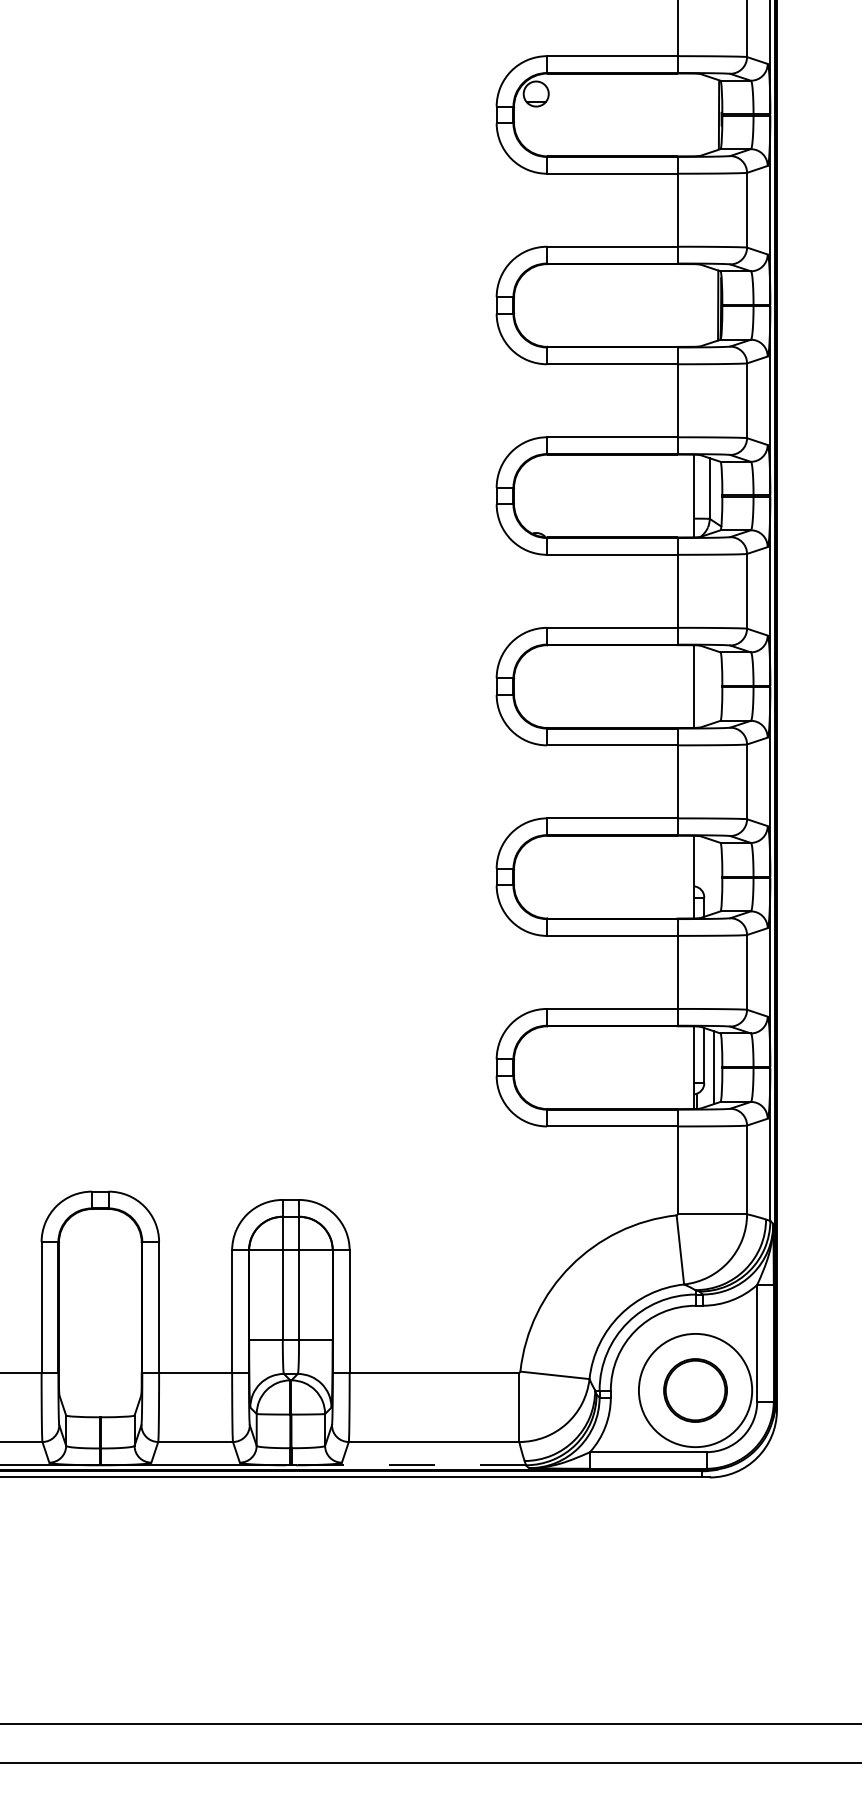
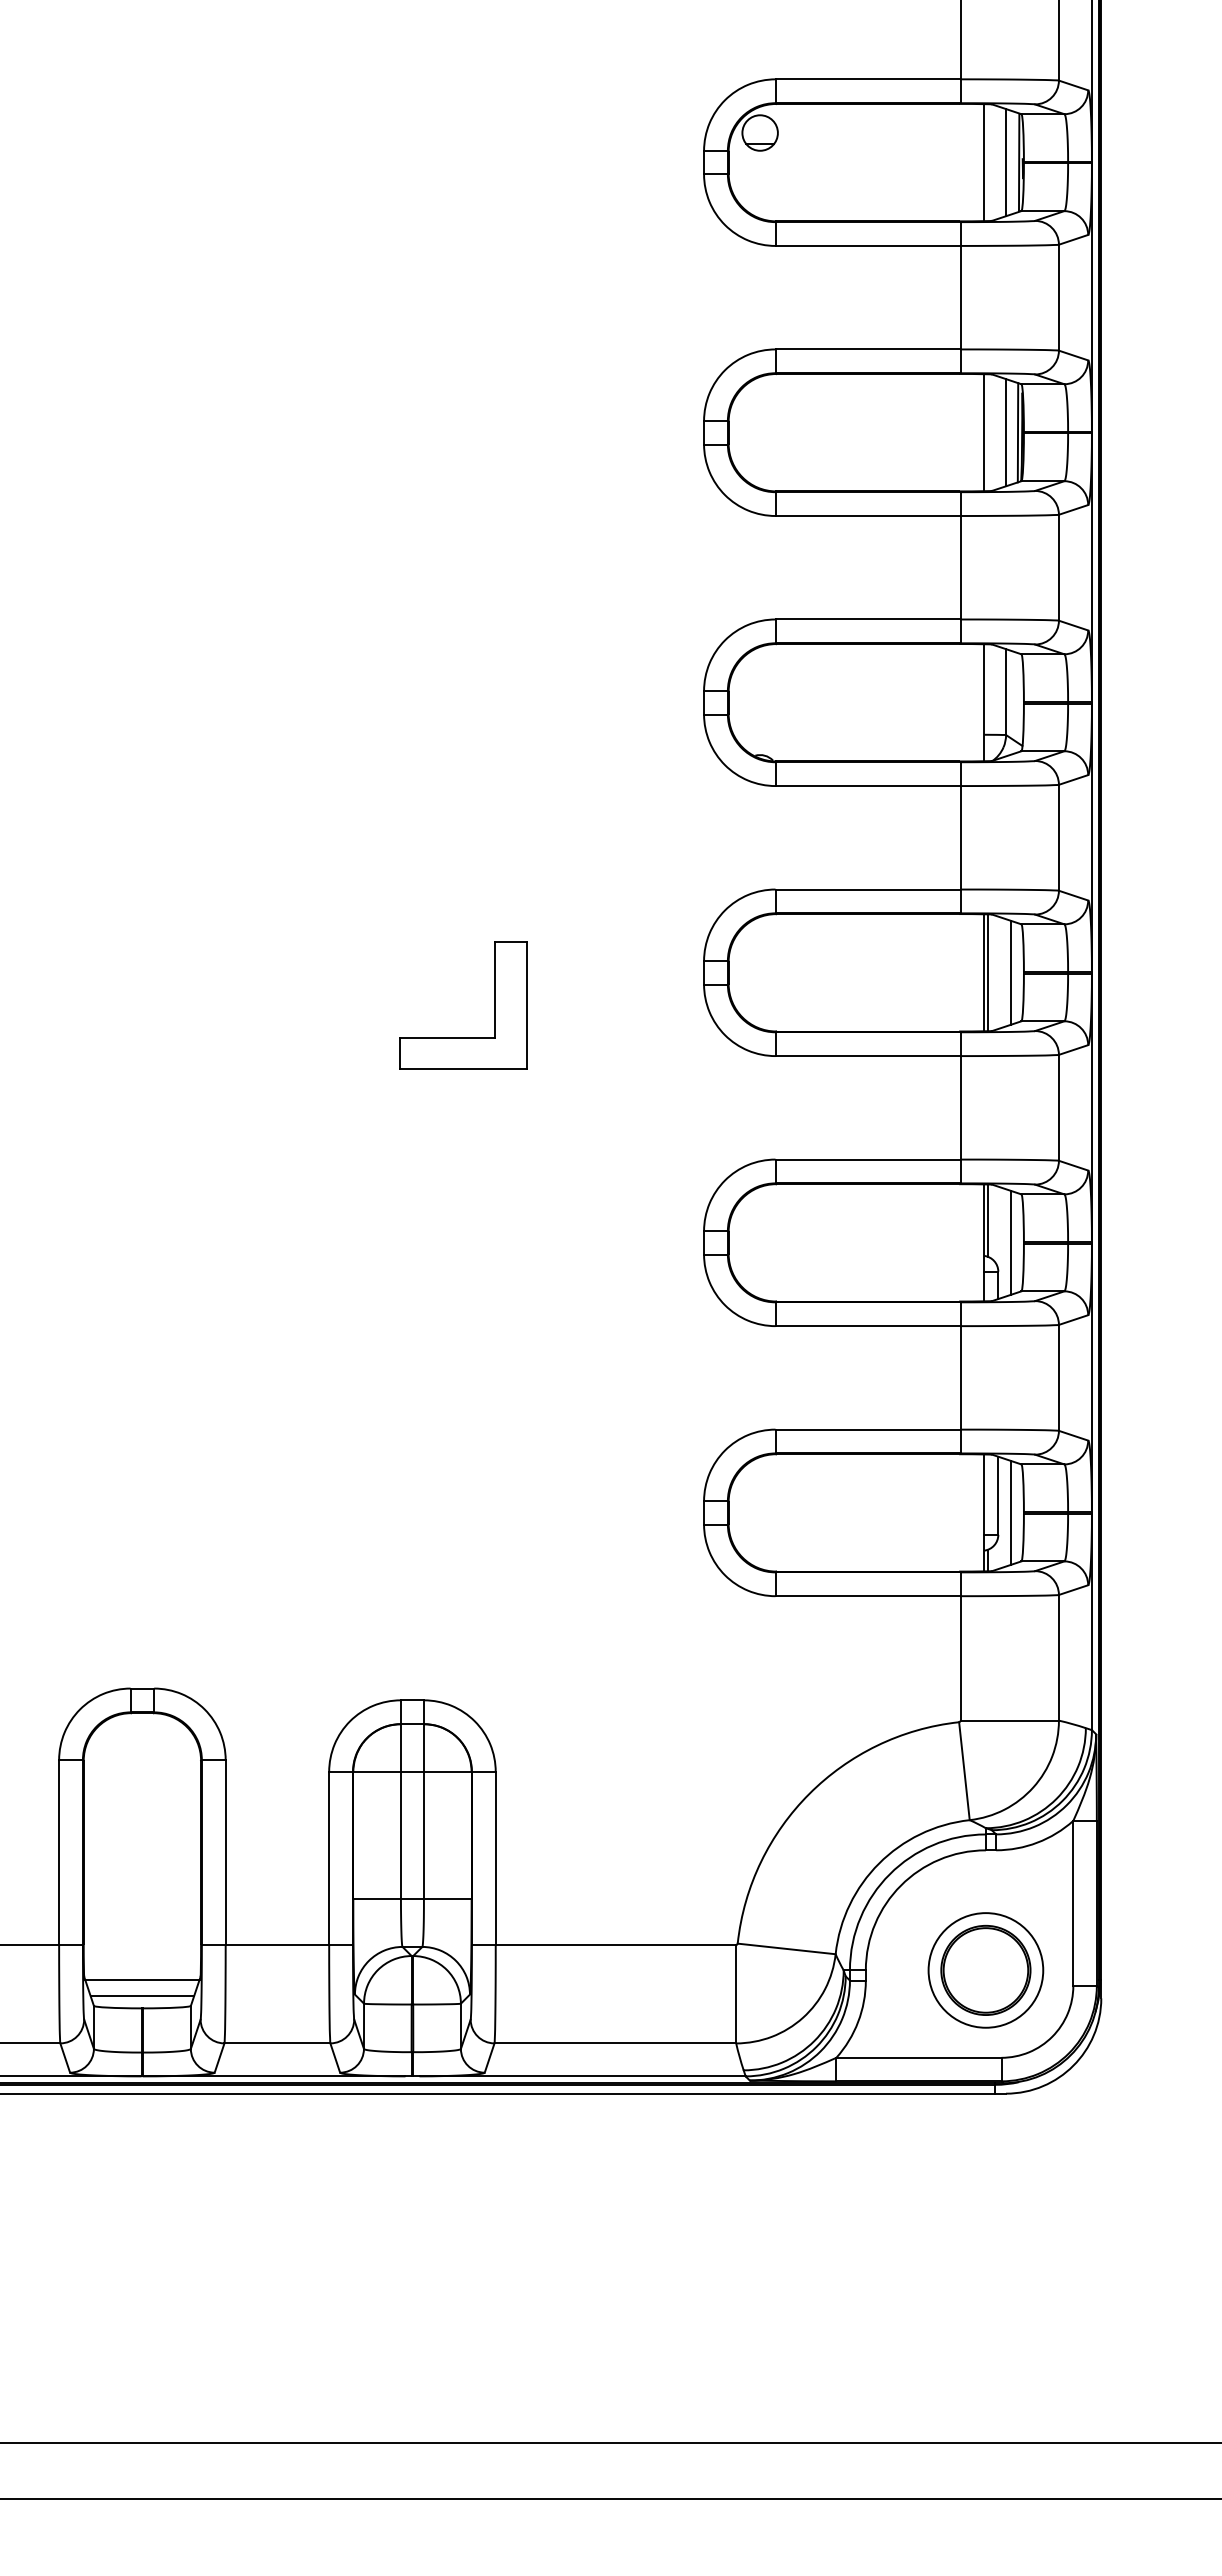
line: (694, 114) -> (984, 162), added
line: (710, 114) -> (1006, 162), added
line: (694, 305) -> (984, 432), added
line: (710, 305) -> (1006, 432), added
line: (697, 686) -> (988, 972), added
line: (713, 686) -> (1011, 972), added
part: (348, 709) -> (494, 1005), added
line: (697, 861) -> (988, 1220), added
line: (713, 876) -> (1011, 1242), added
circle: (695, 1390) -> (985, 1970), size x0.71
line: (100, 1396) -> (142, 1979), added
line: (100, 1408) -> (142, 1995), added
line: (410, 1465) -> (582, 2076), dashed -> solid

